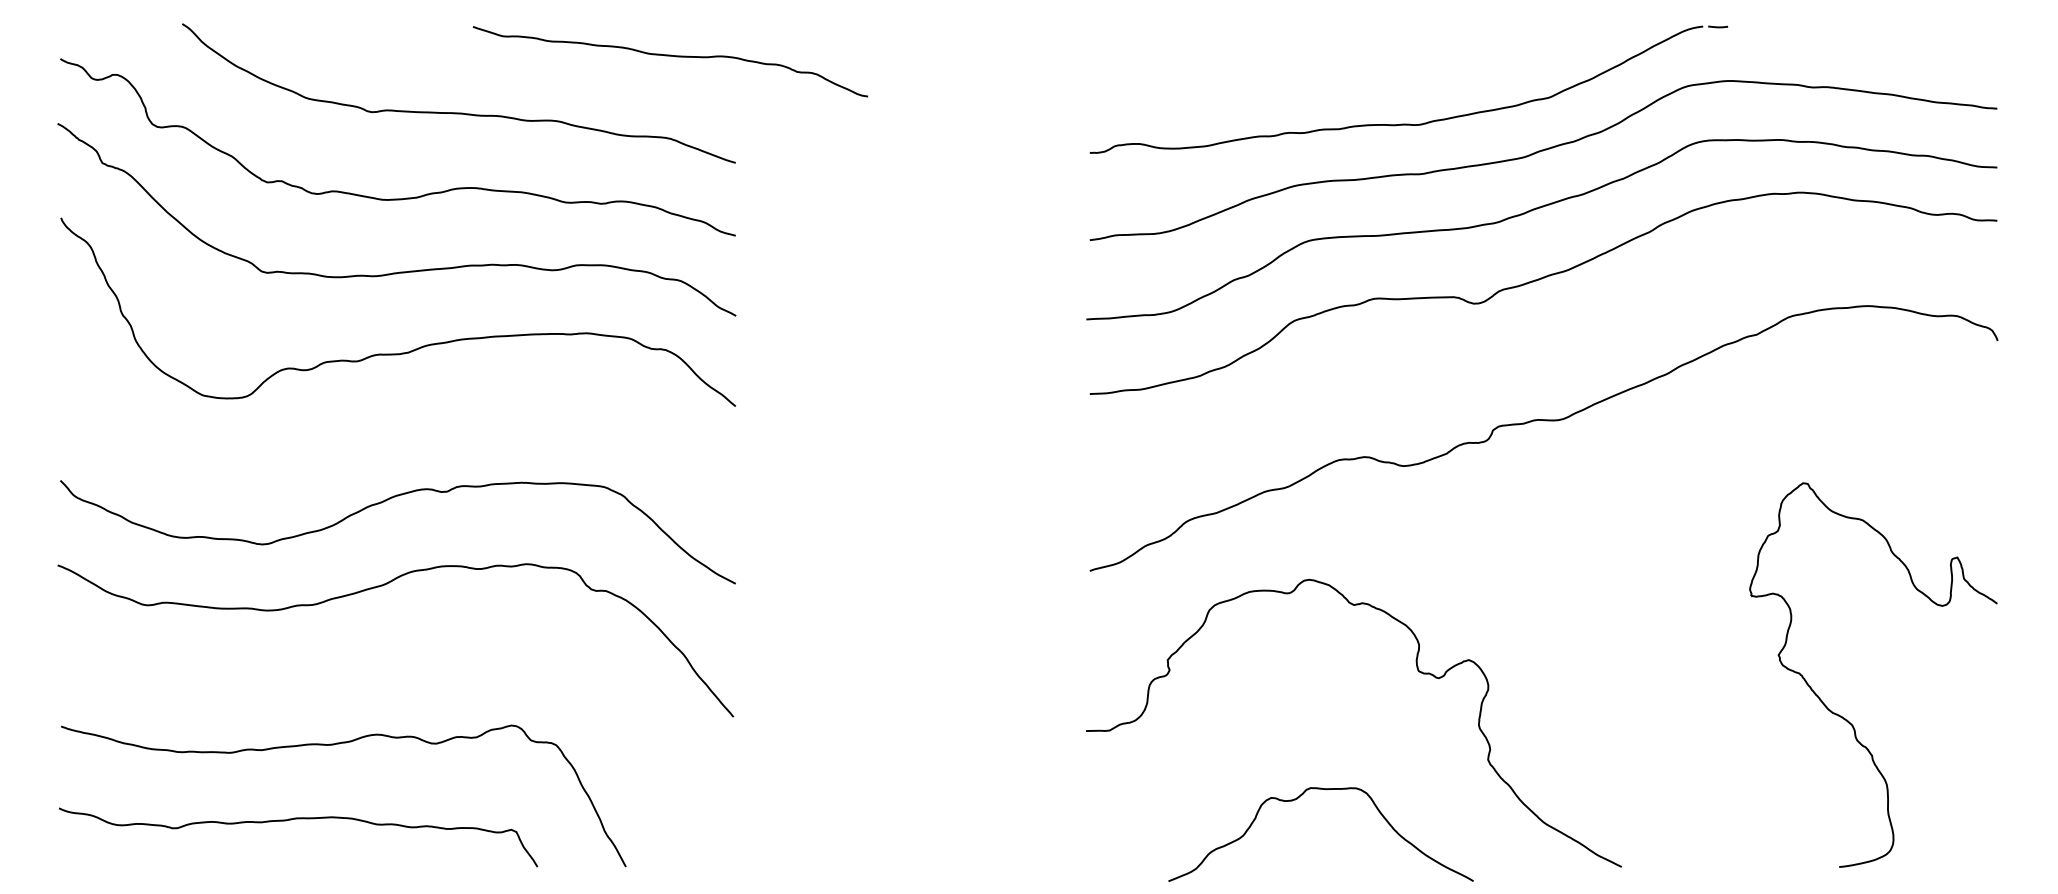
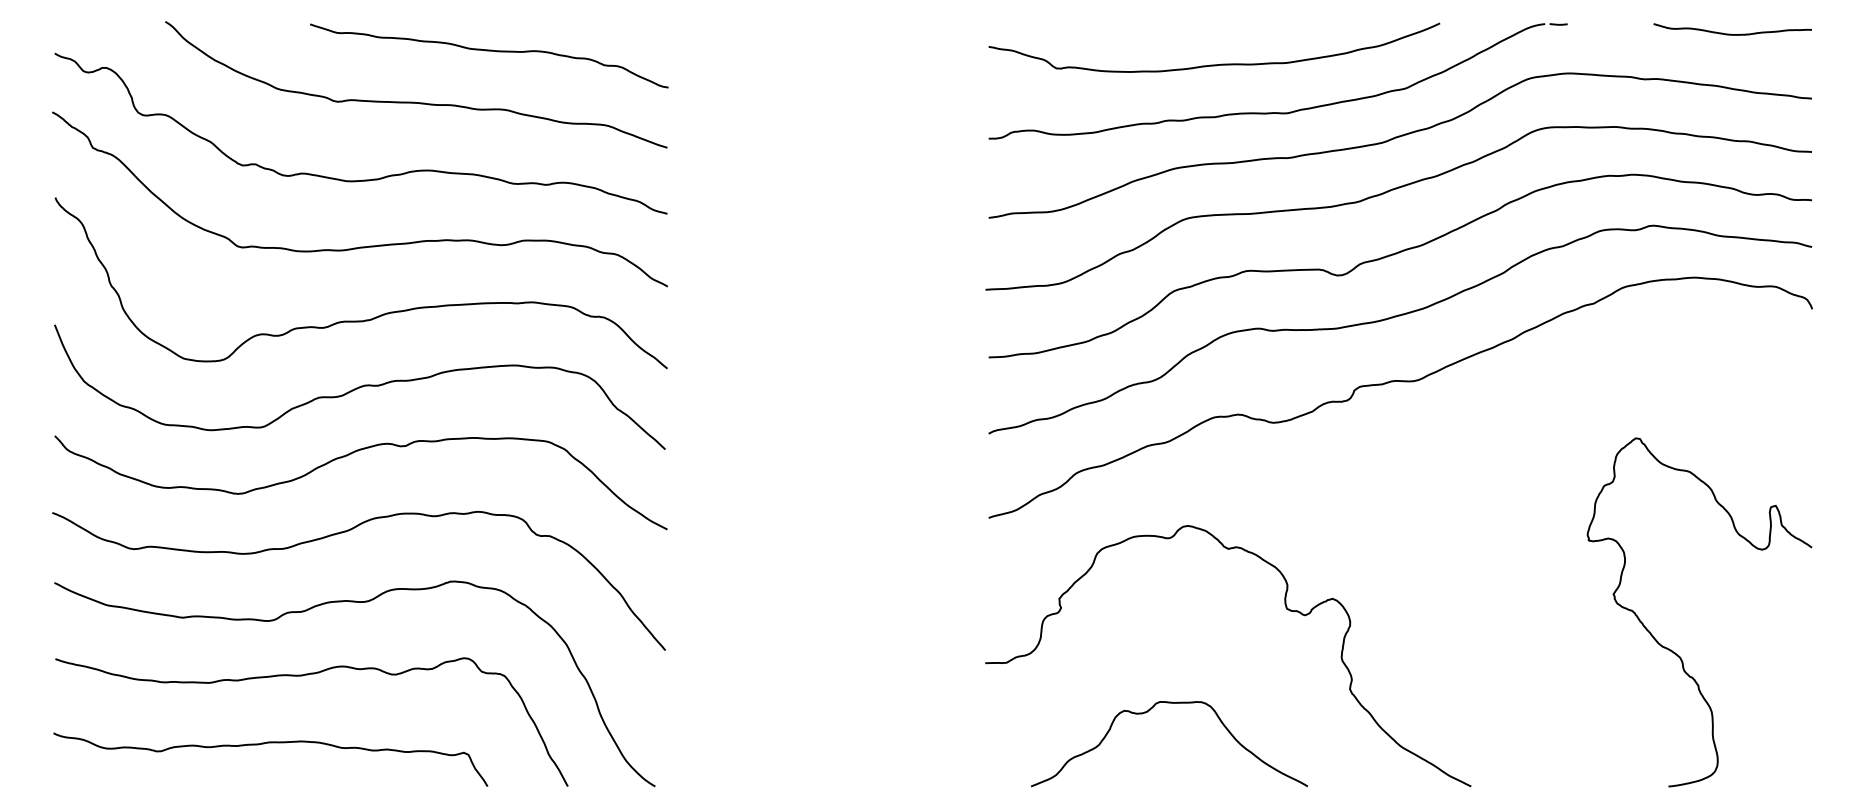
curve: (1908, 36) -> (1731, 33), added
curve: (670, 56) -> (489, 51), moved
curve: (1338, 71) -> (1214, 64), added
curve: (1539, 349) -> (1396, 317), added
curve: (396, 426) -> (359, 386), added
curve: (390, 664) -> (354, 602), added
curve: (1299, 798) -> (1149, 711), moved

